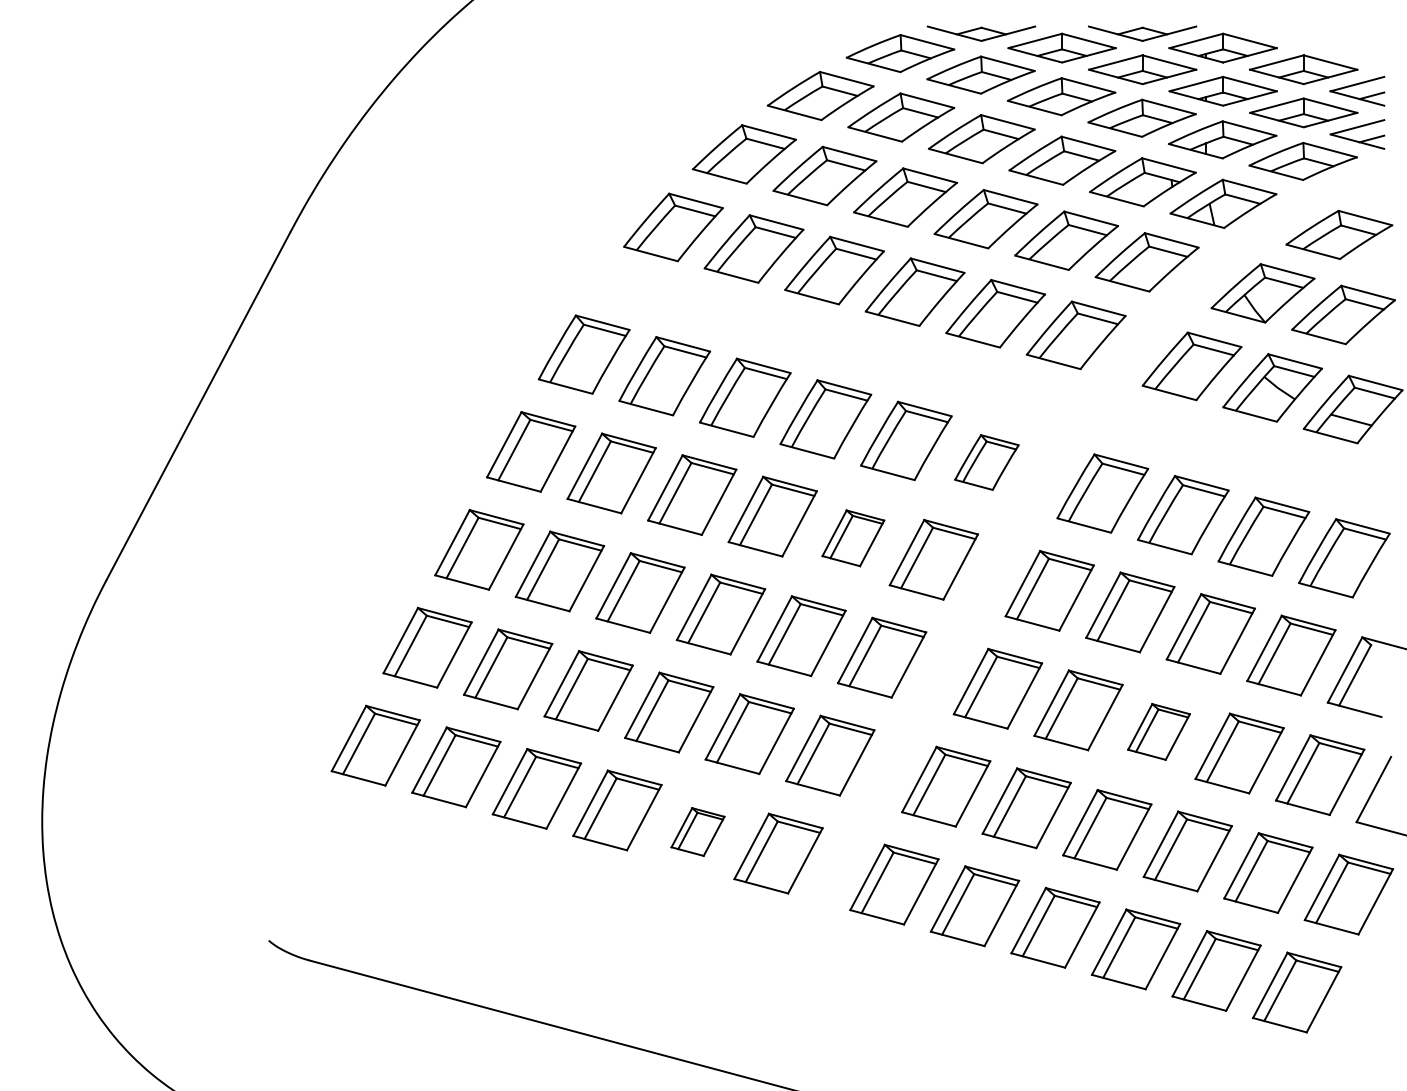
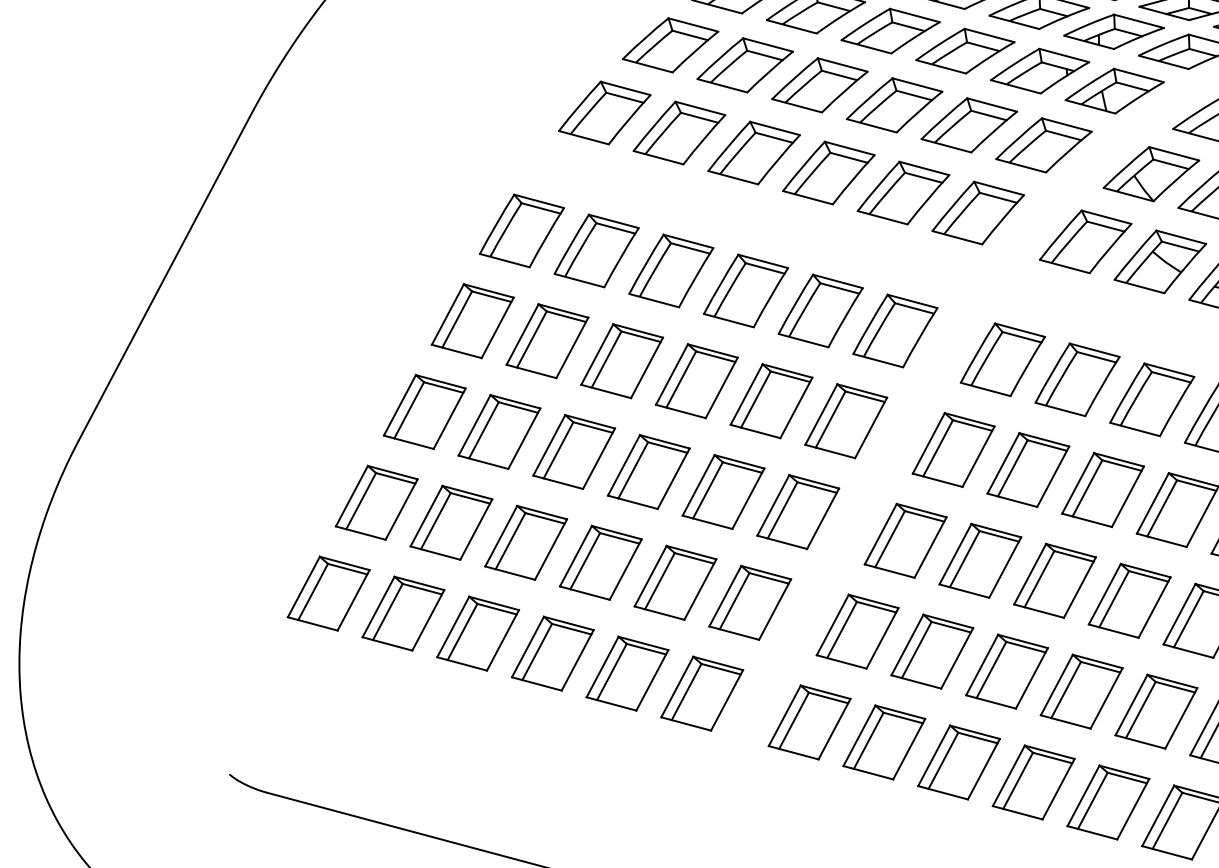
part: (986, 462) -> (895, 330), size x1.43
part: (853, 538) -> (771, 401), size x1.43
part: (1158, 731) -> (1054, 580), size x1.43
part: (697, 831) -> (627, 673), size x1.67

